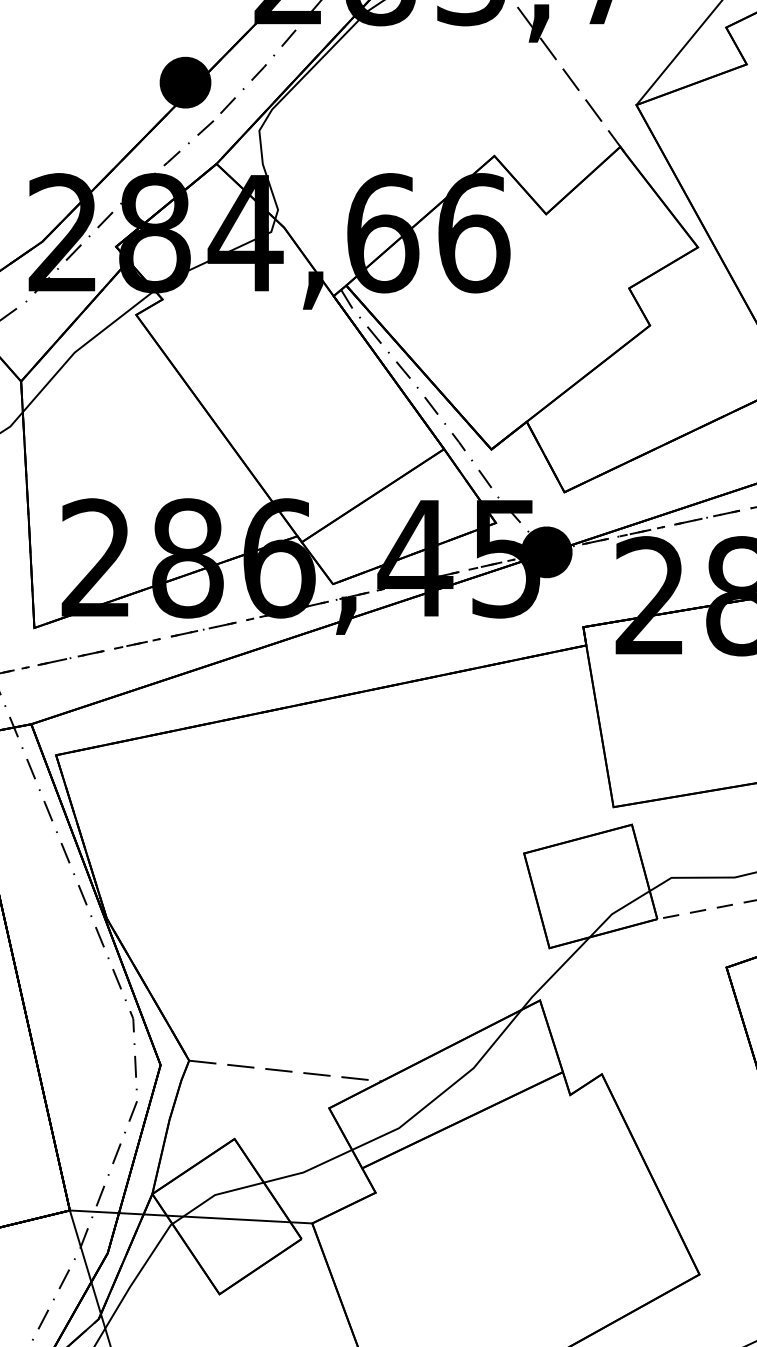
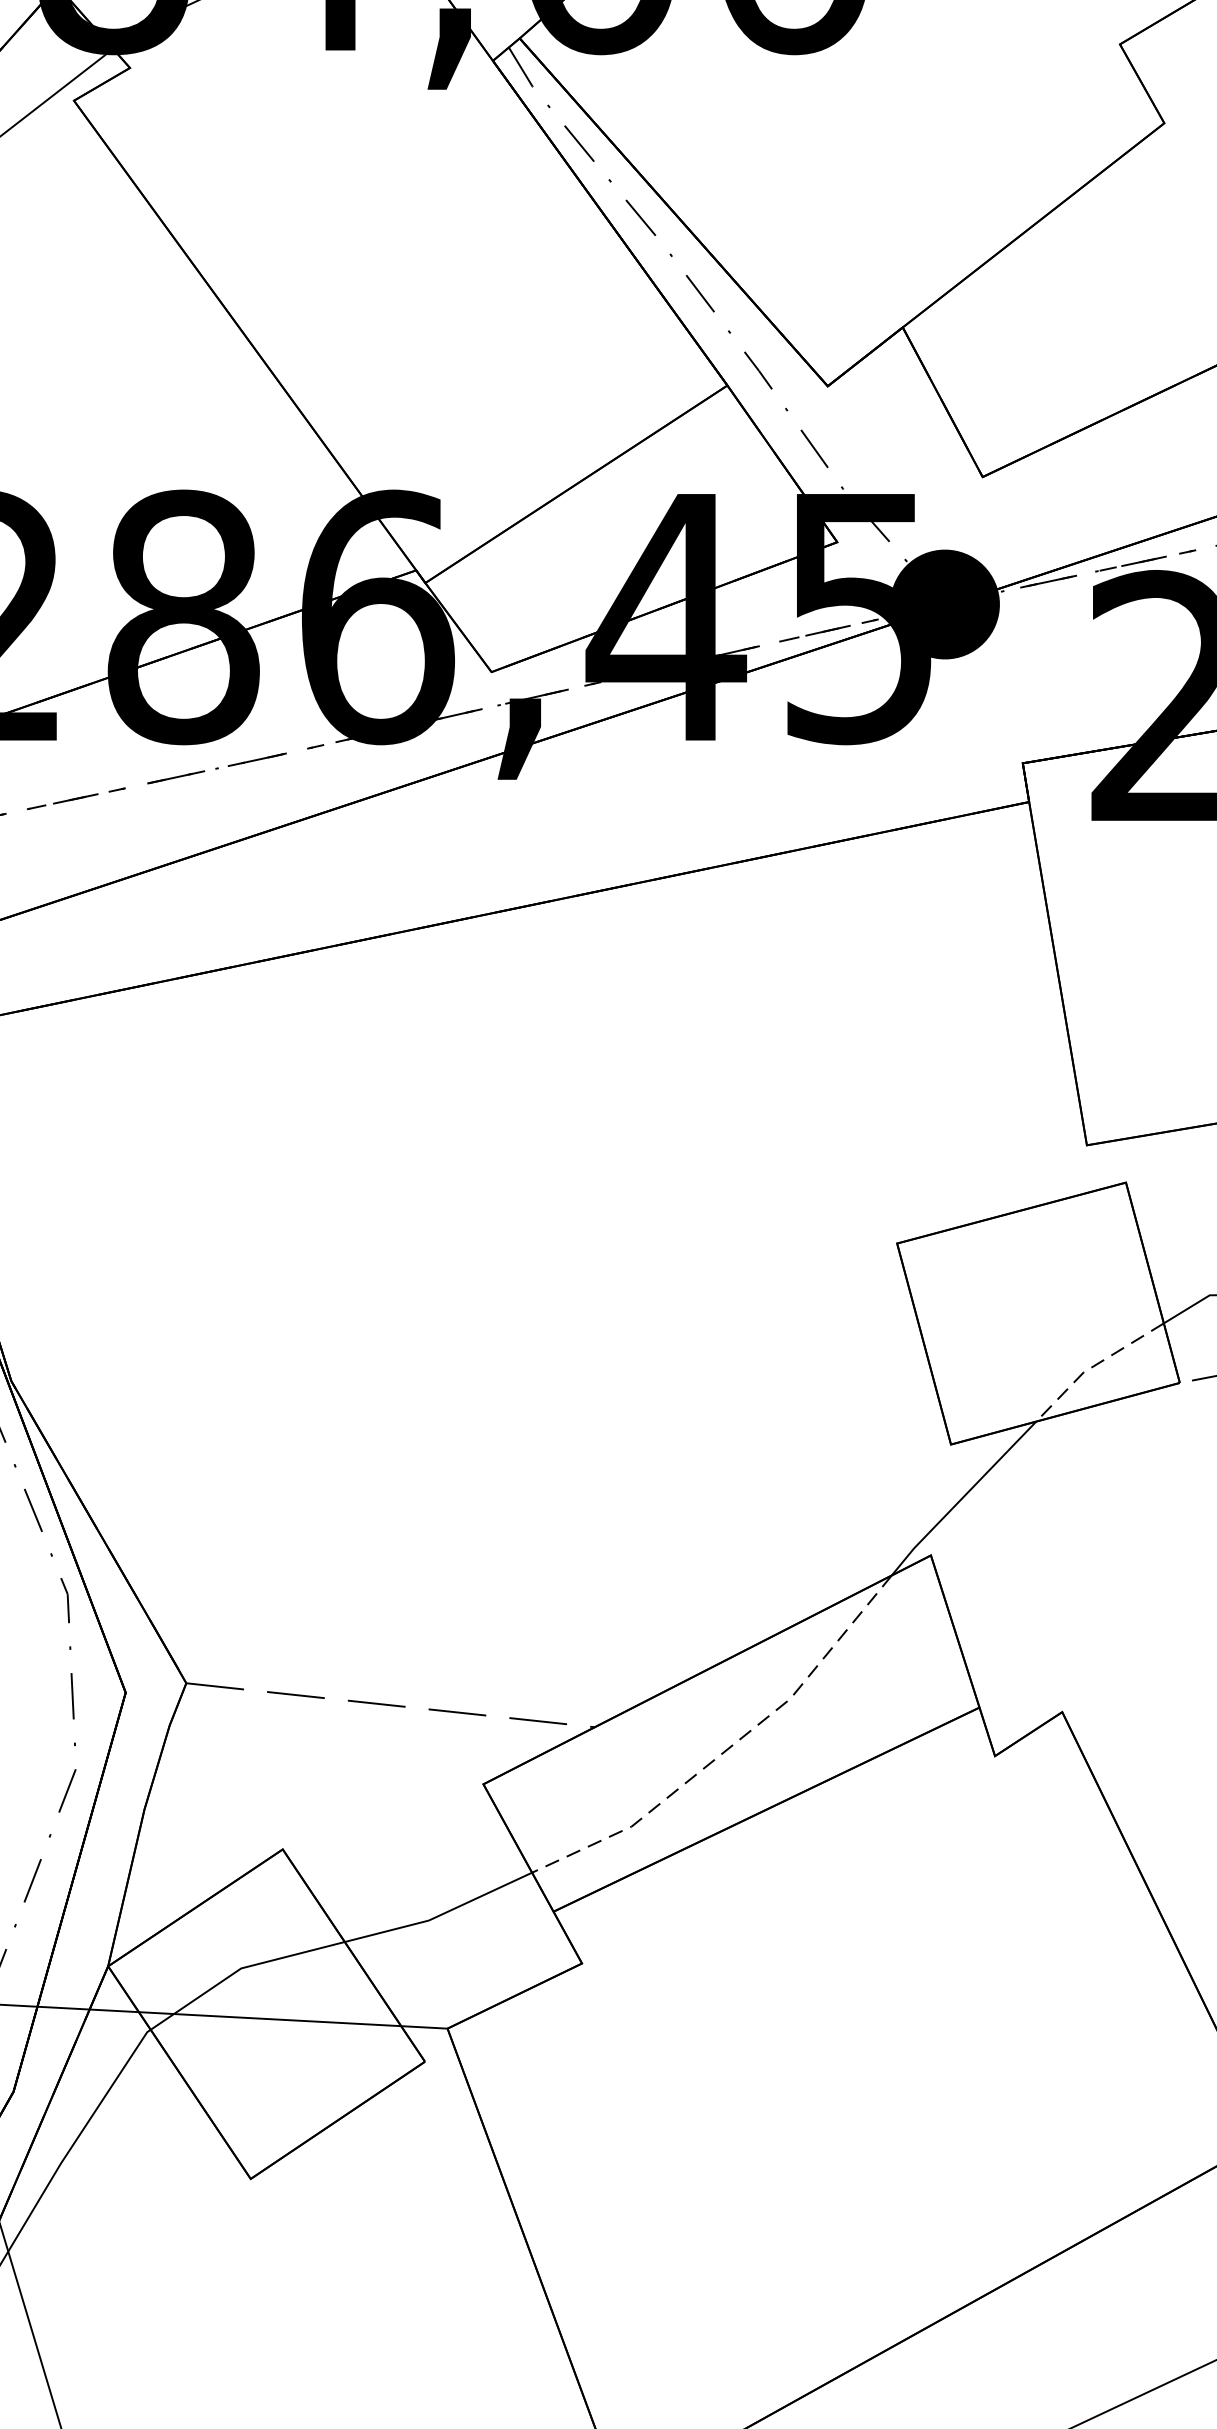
line: (616, 911) -> (1093, 1366), solid -> dashed
line: (445, 1090) -> (730, 1746), solid -> dashed

